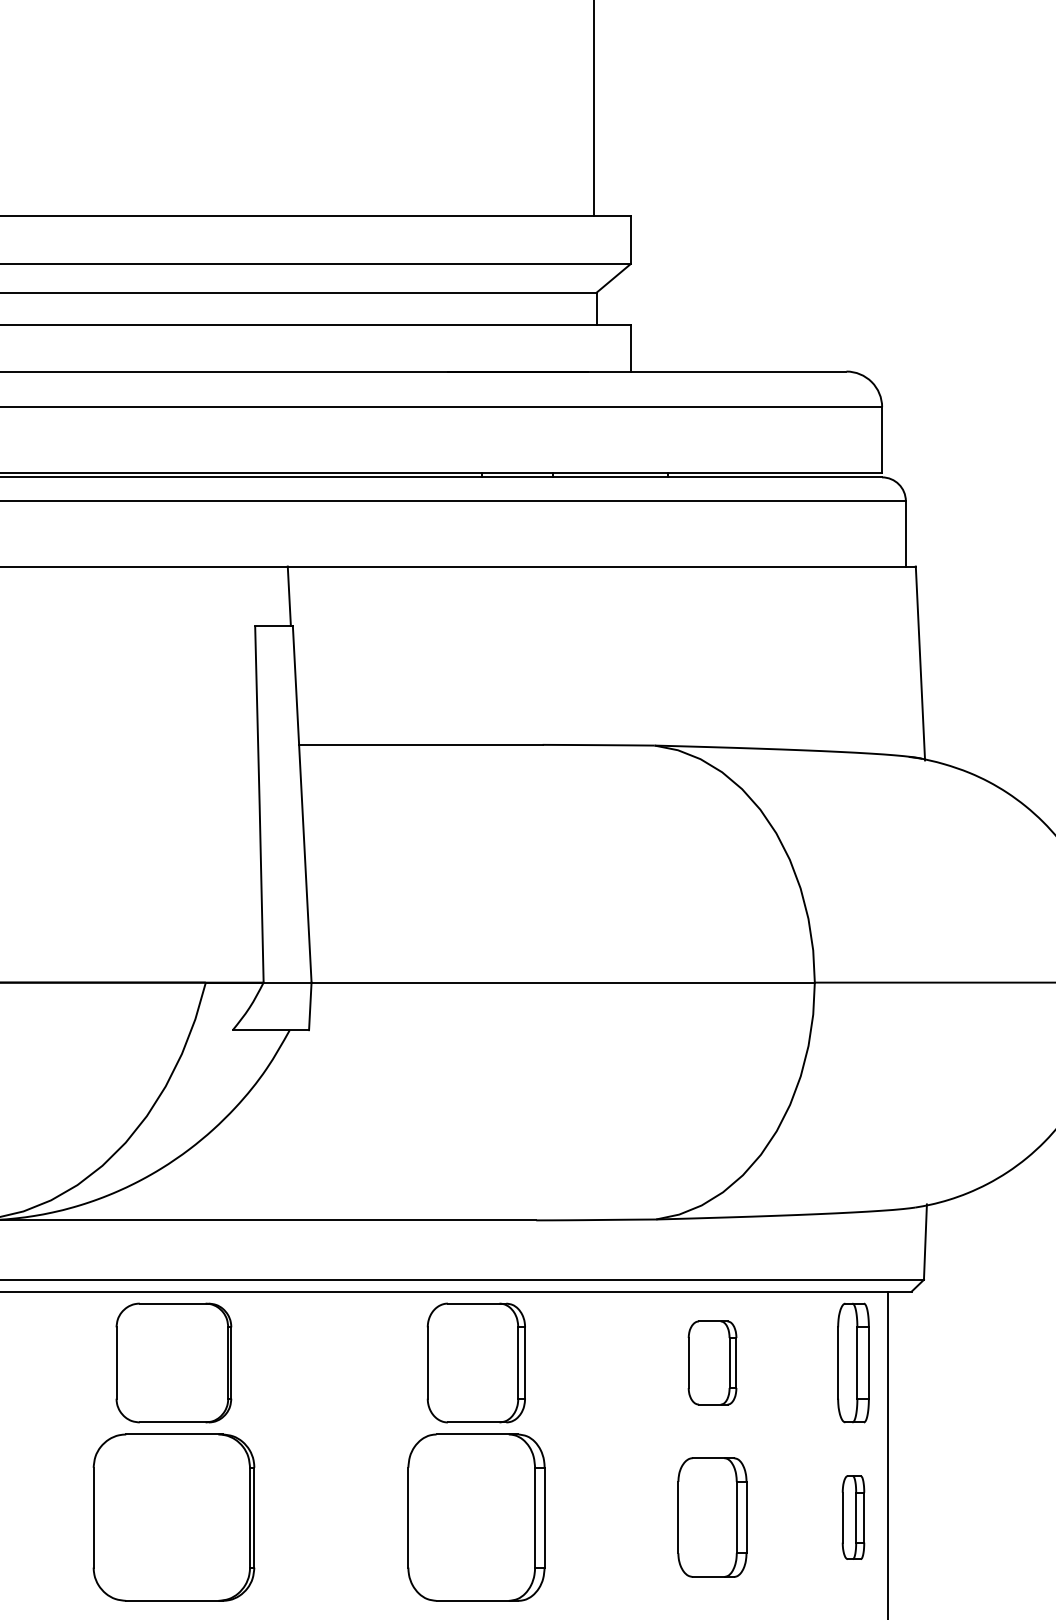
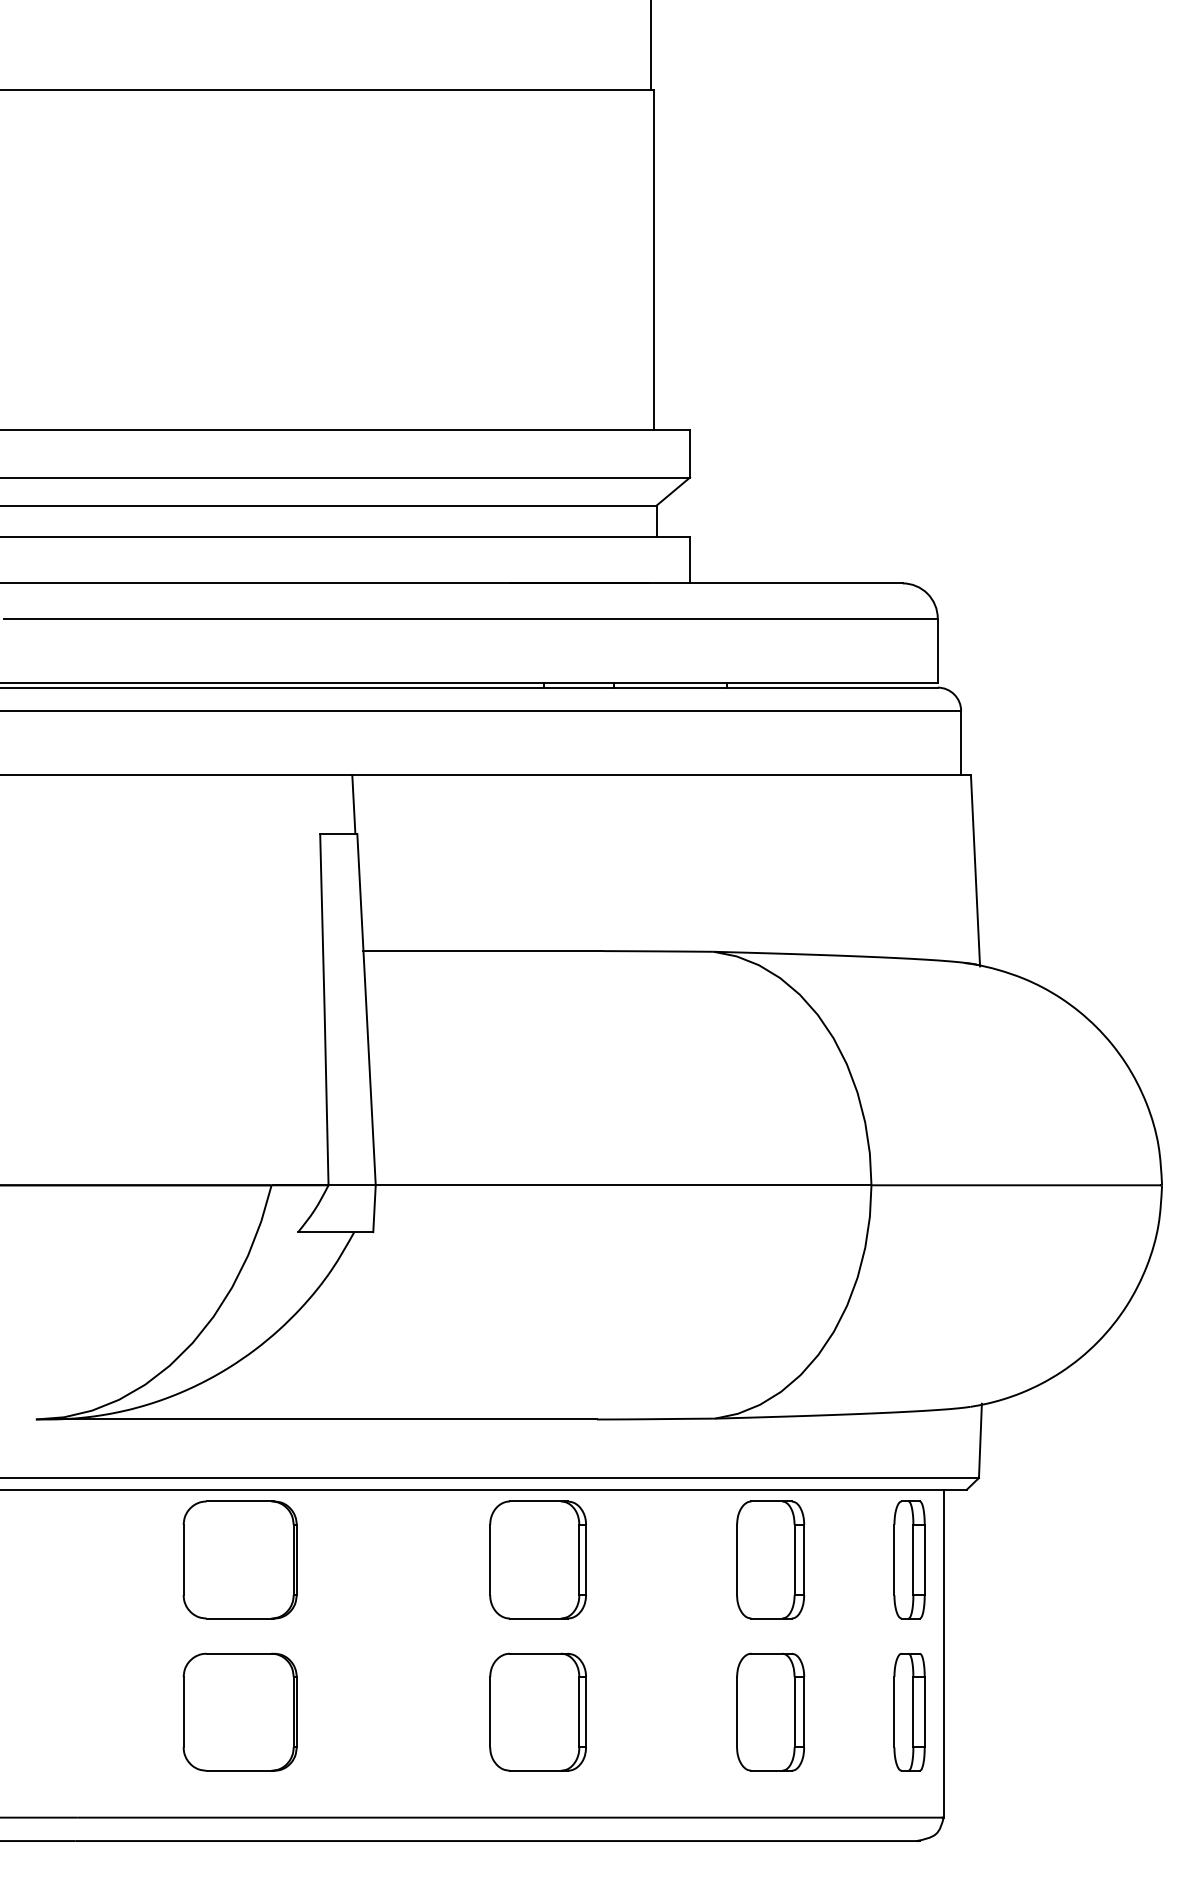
part: (712, 1362) -> (770, 1559), size x1.43
part: (173, 1516) -> (239, 1711), size x0.71
part: (475, 1516) -> (537, 1711), size x0.71
part: (853, 1517) -> (909, 1712), size x1.43

